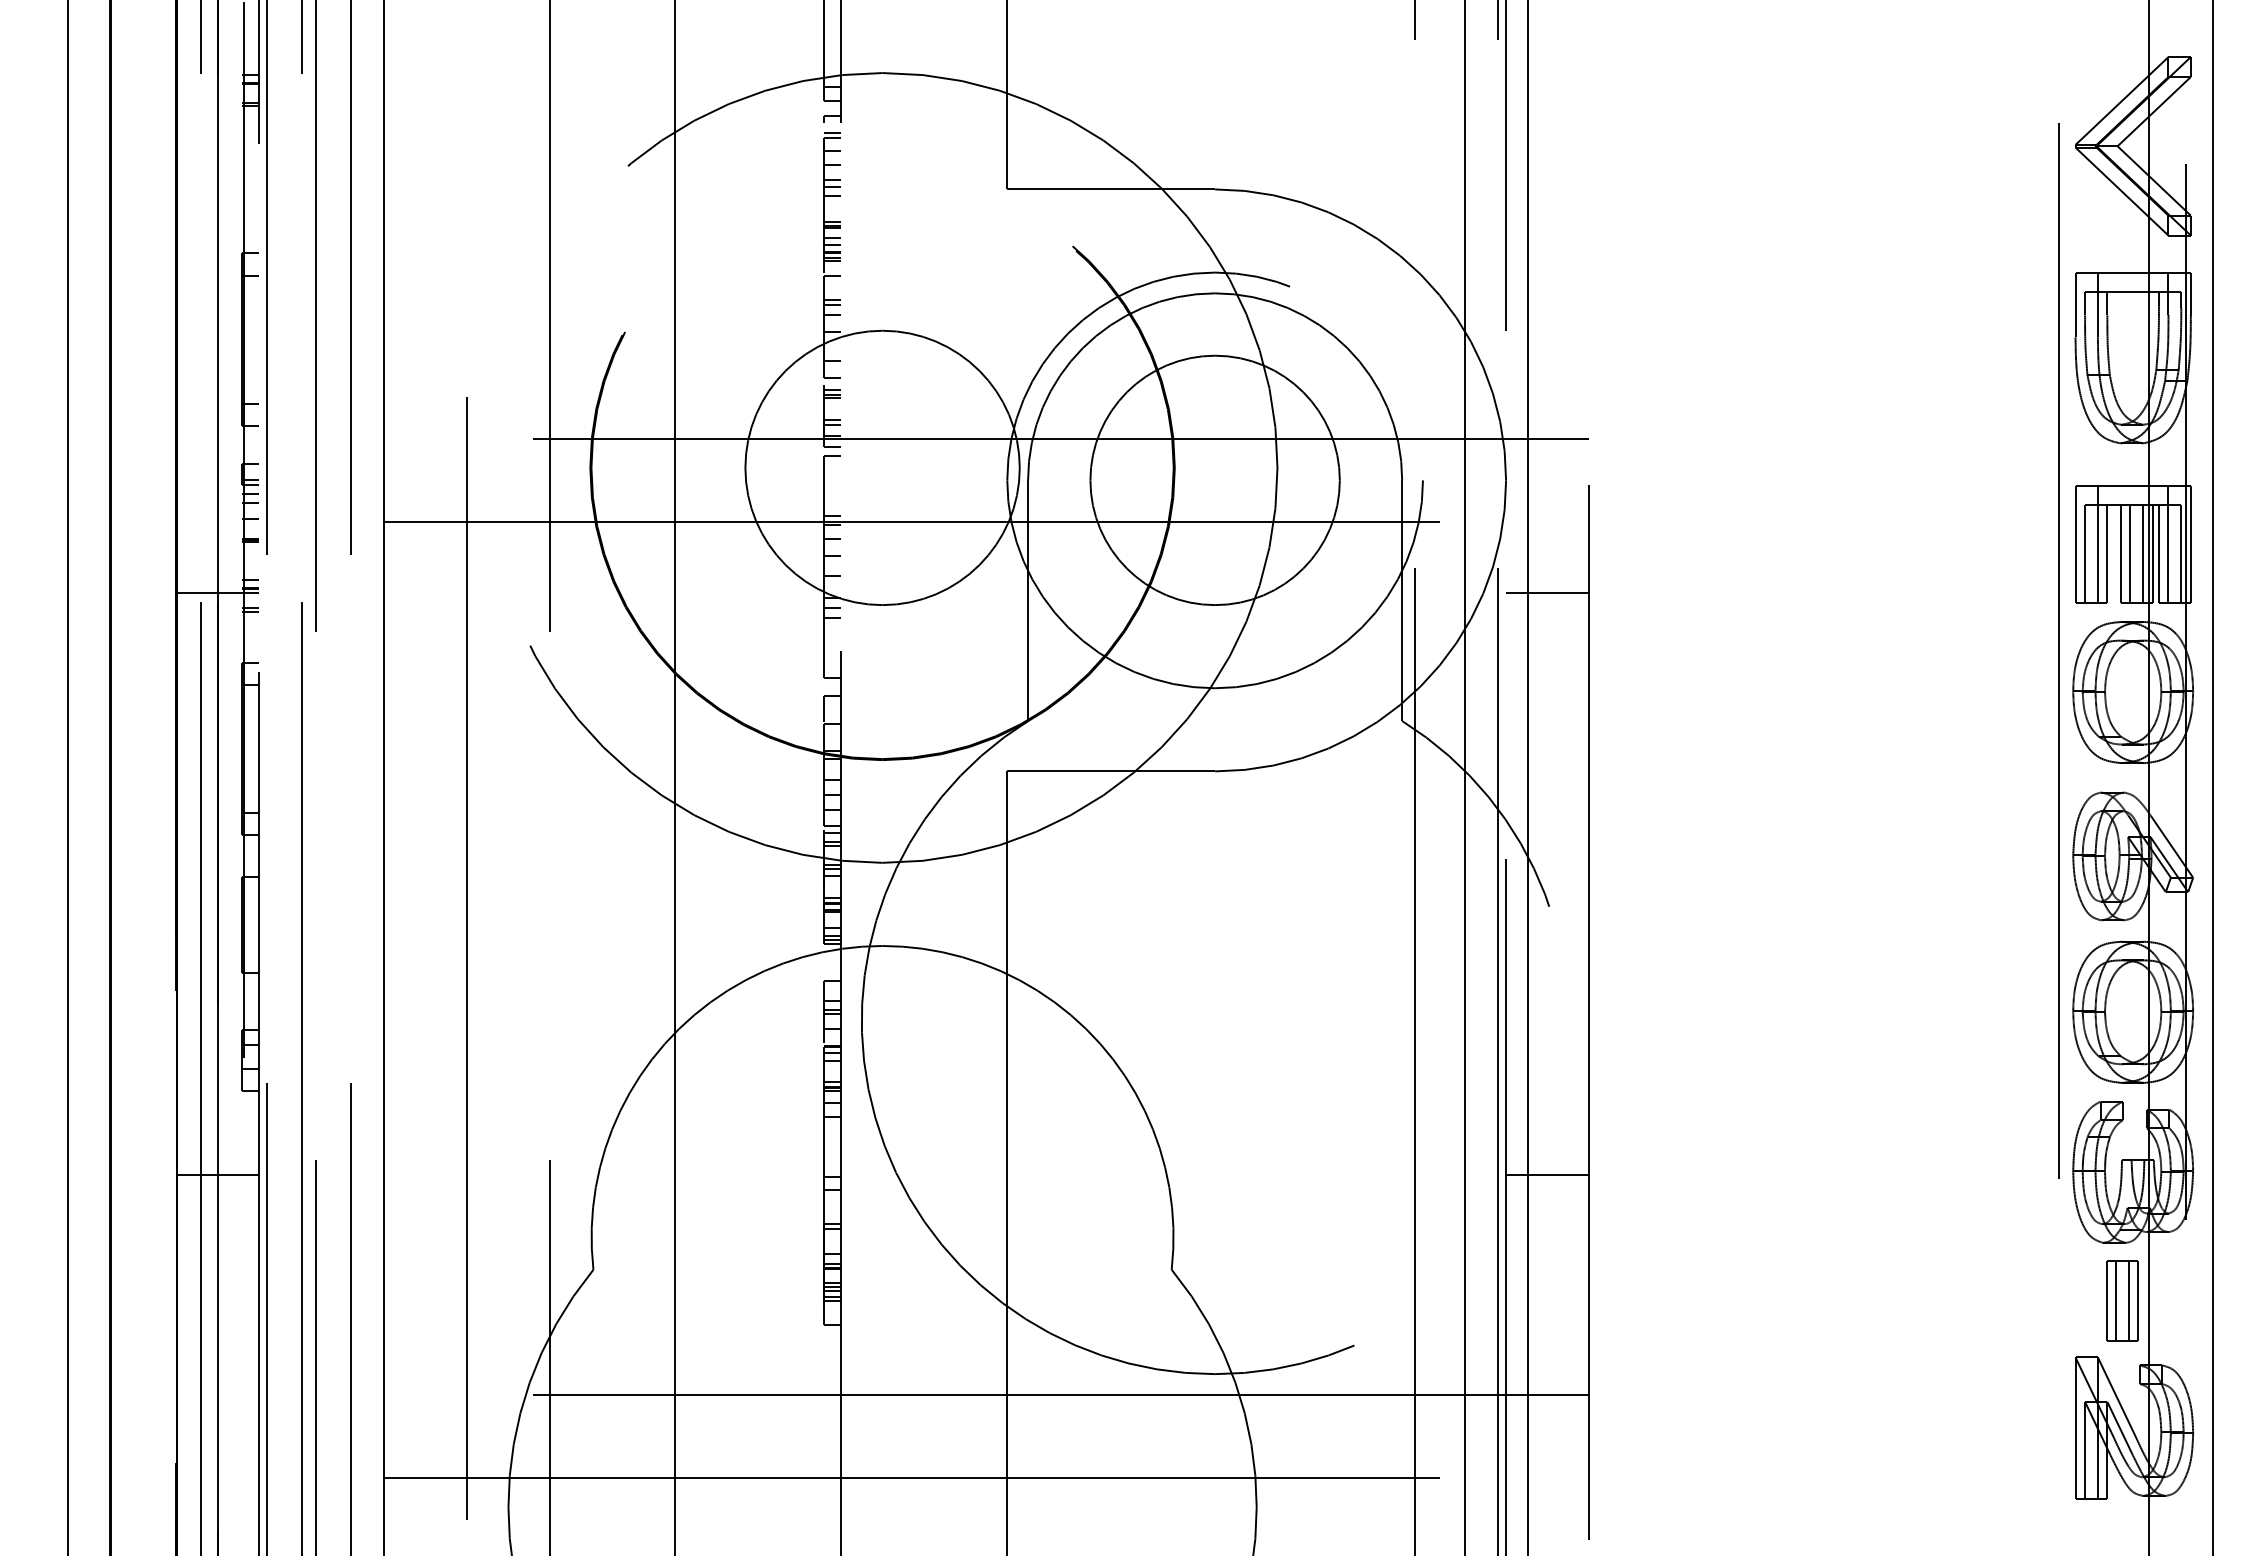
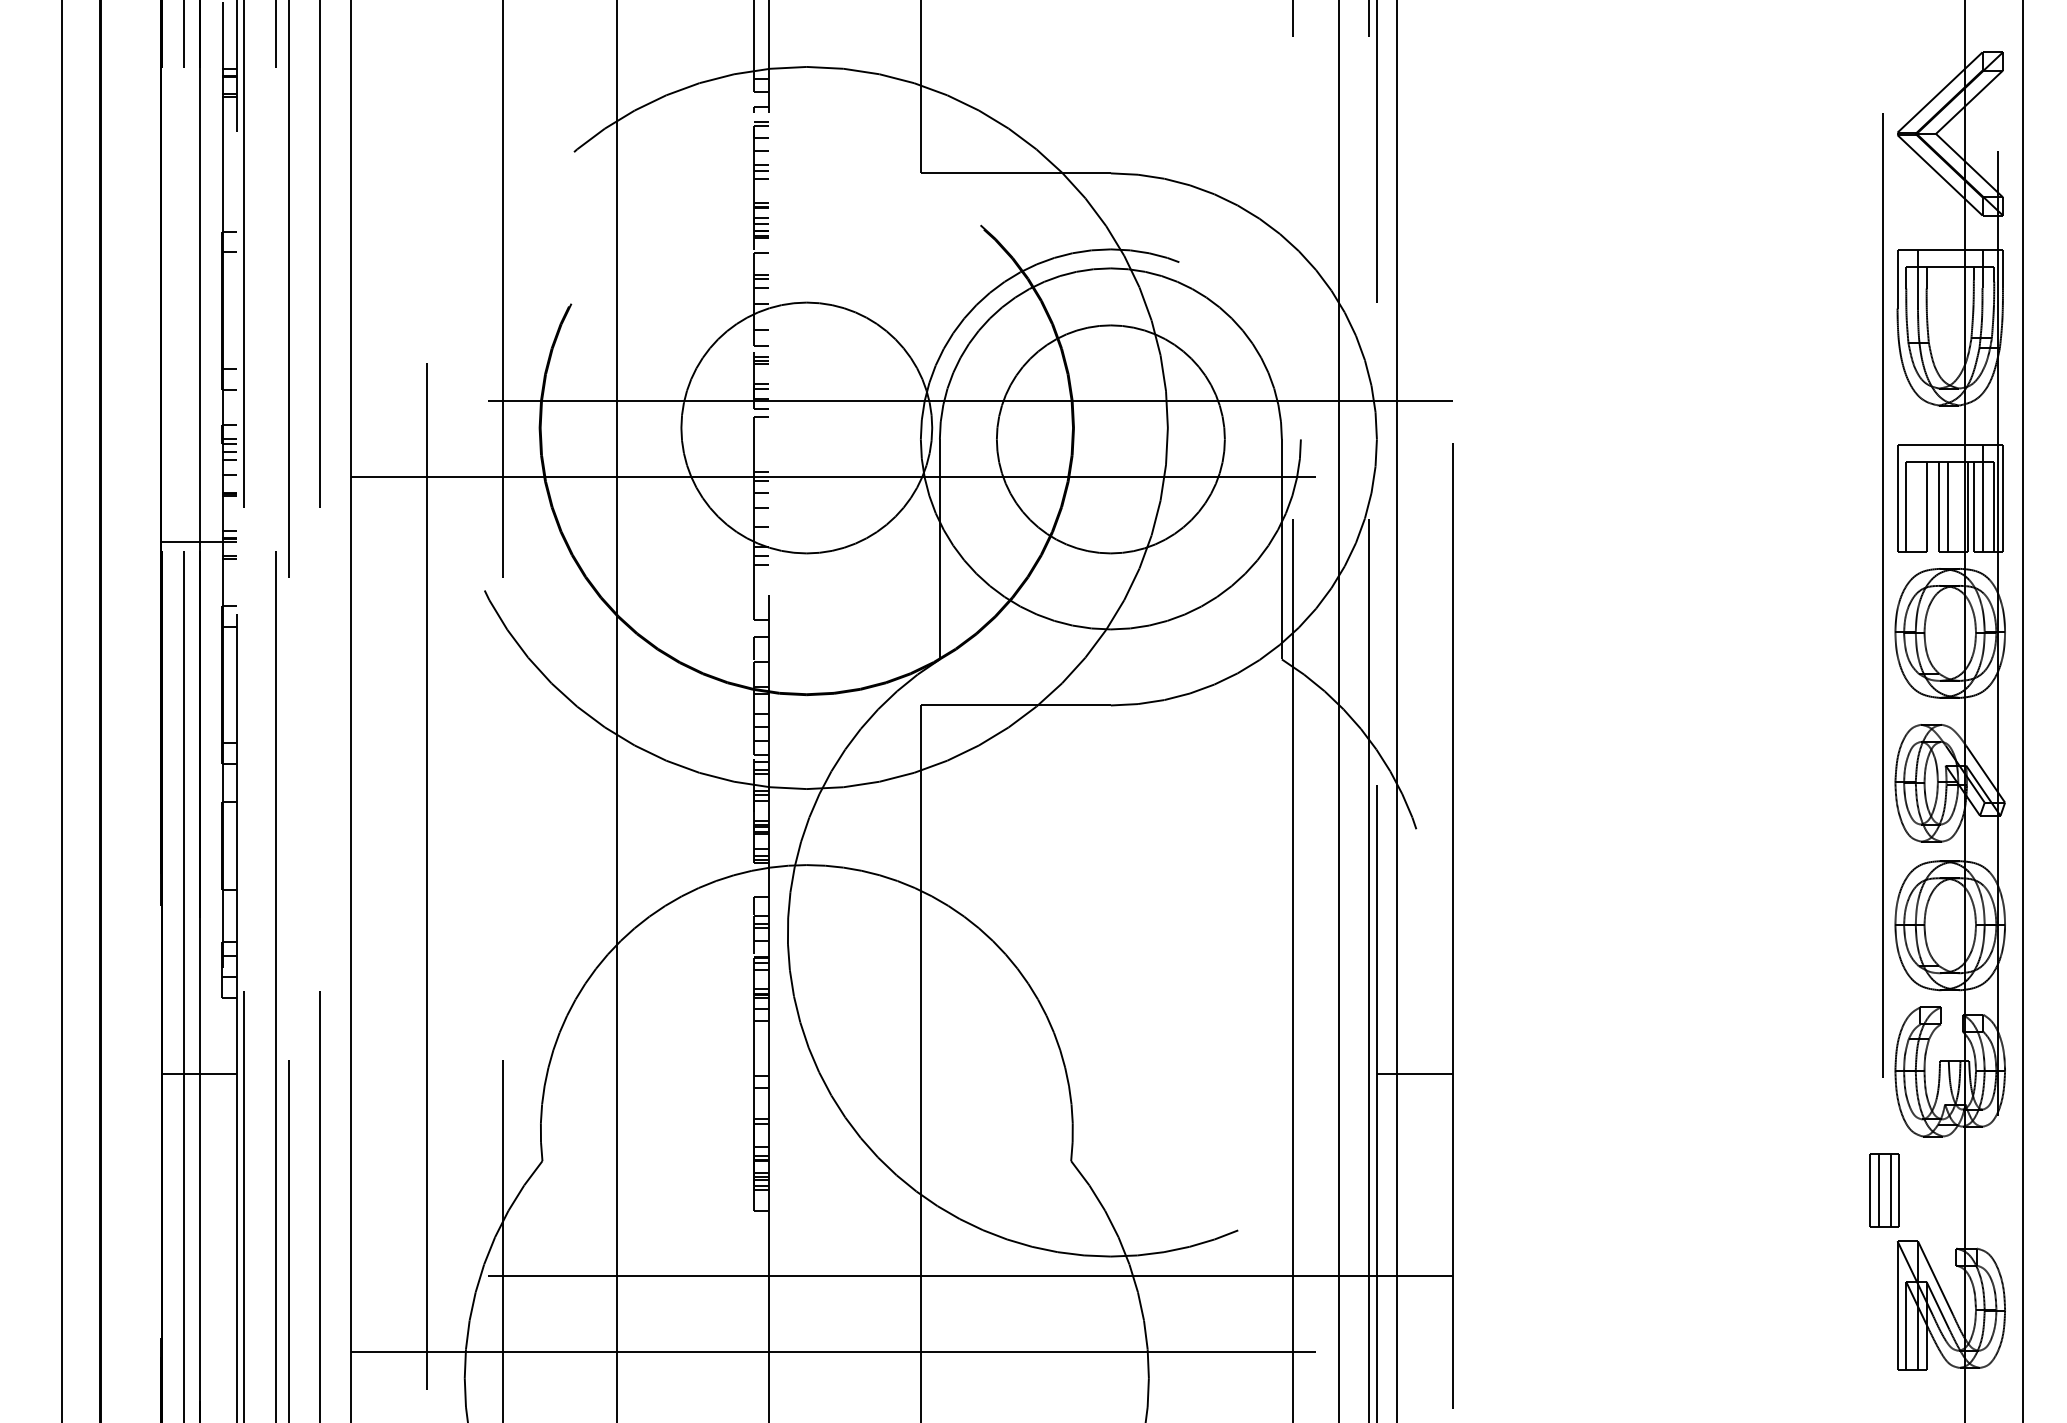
line: (2097, 544) -> (1917, 498), removed
line: (2143, 553) -> (1959, 506), removed
line: (1547, 592) -> (1414, 541), removed
part: (2122, 1300) -> (1884, 1189), moved

